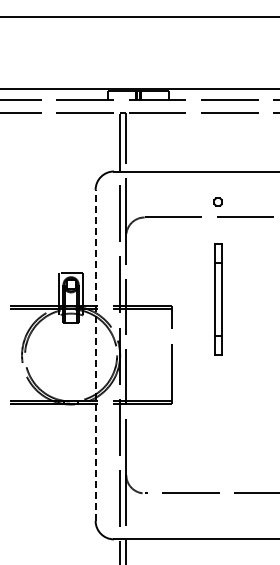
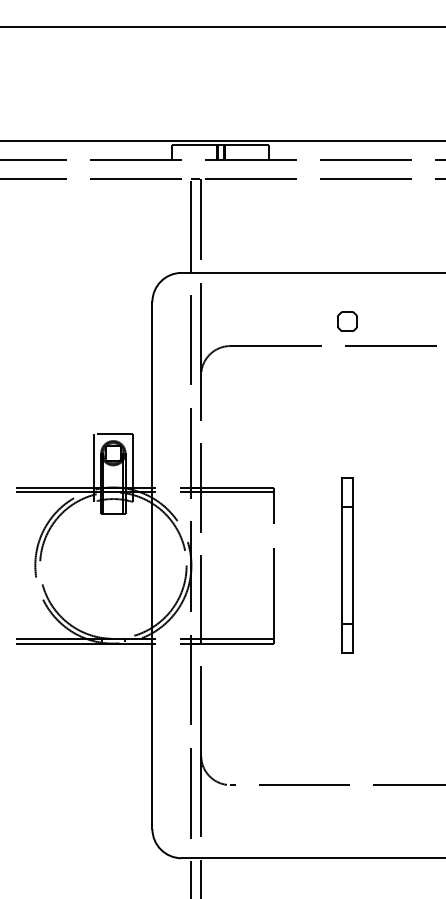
part: (217, 201) -> (346, 320), size x1.67
part: (218, 299) -> (347, 565), moved
line: (95, 355) -> (152, 565), dashed -> solid

